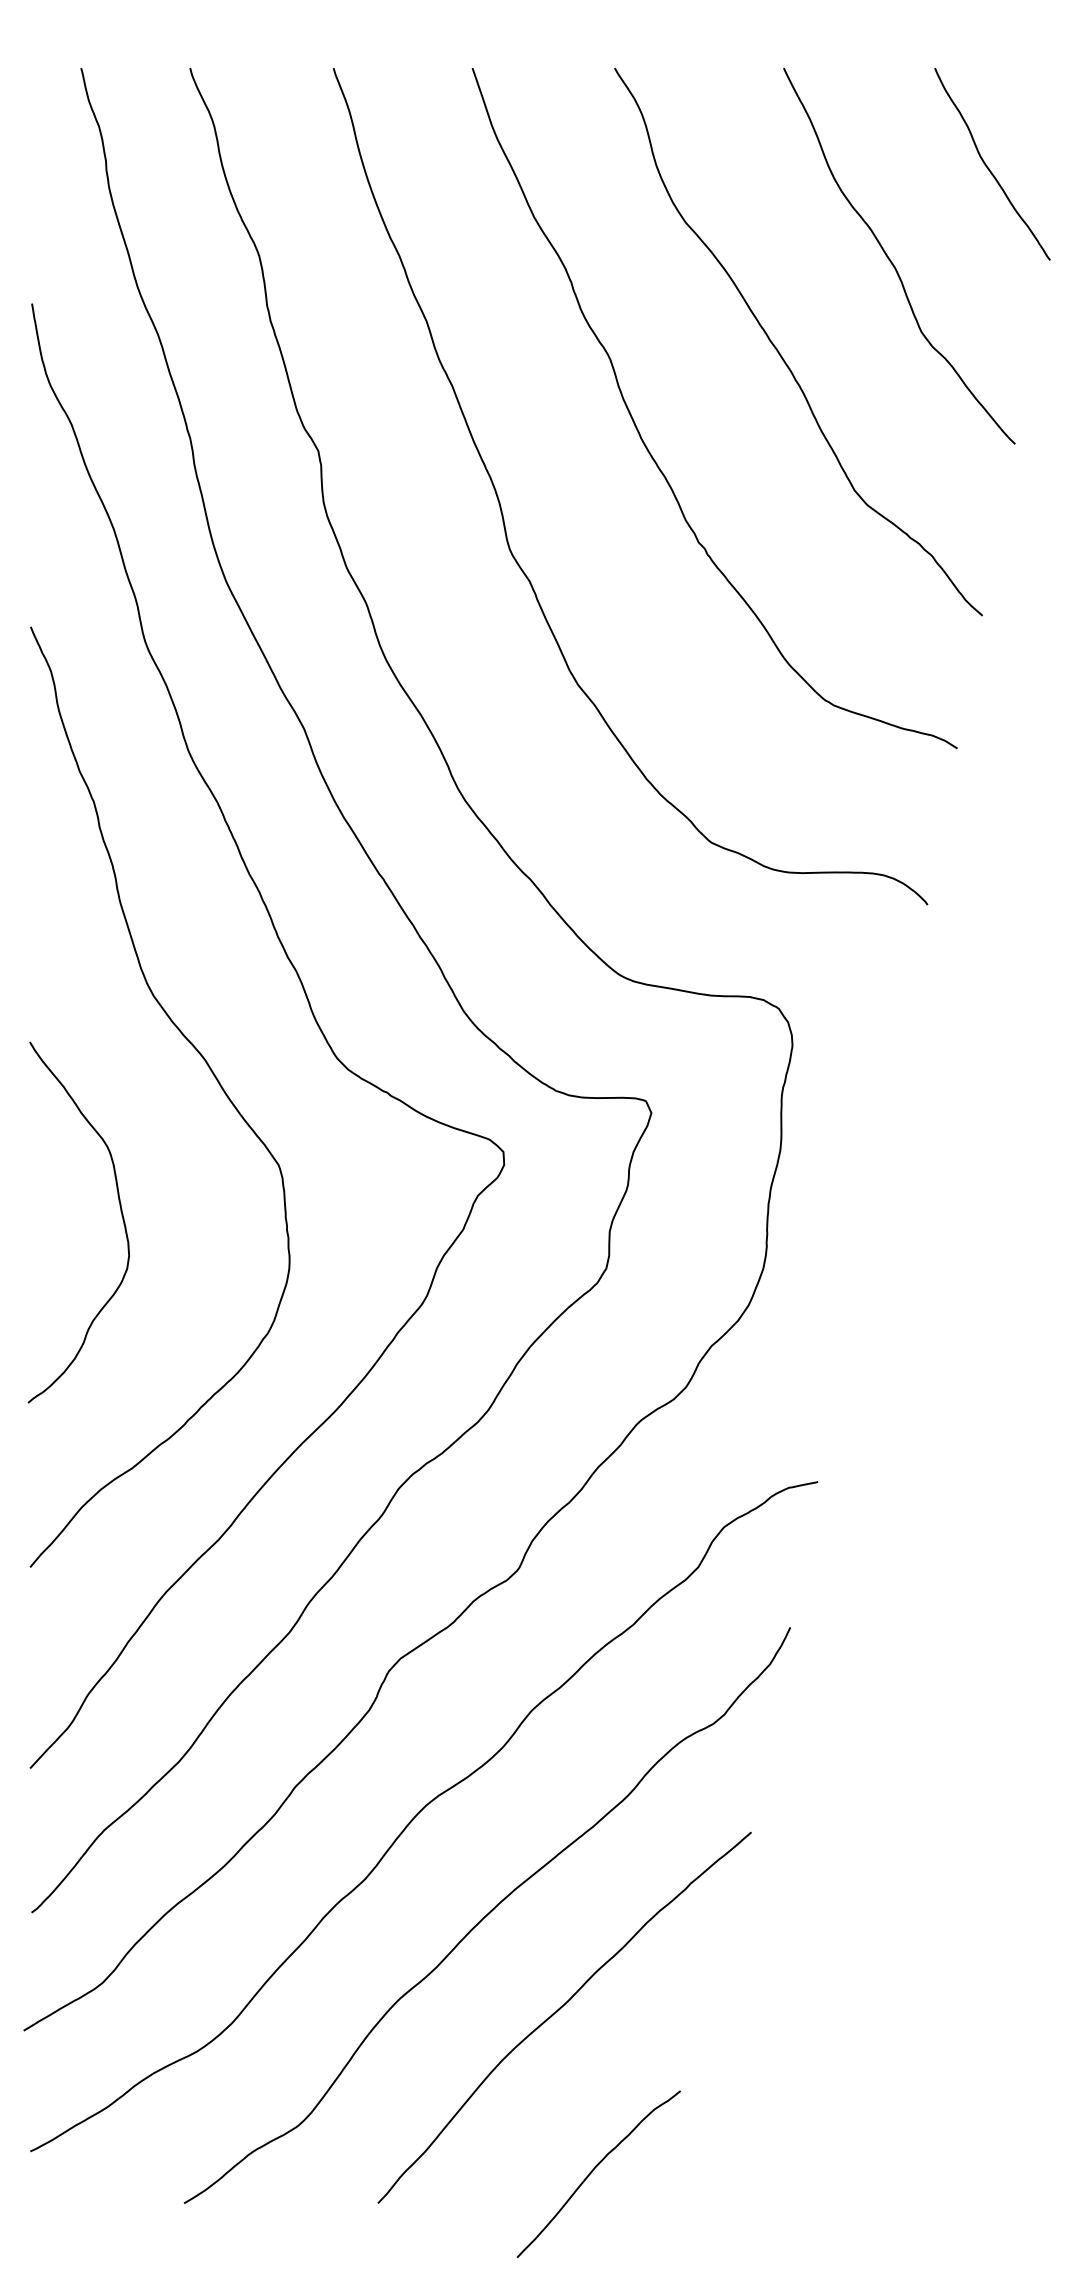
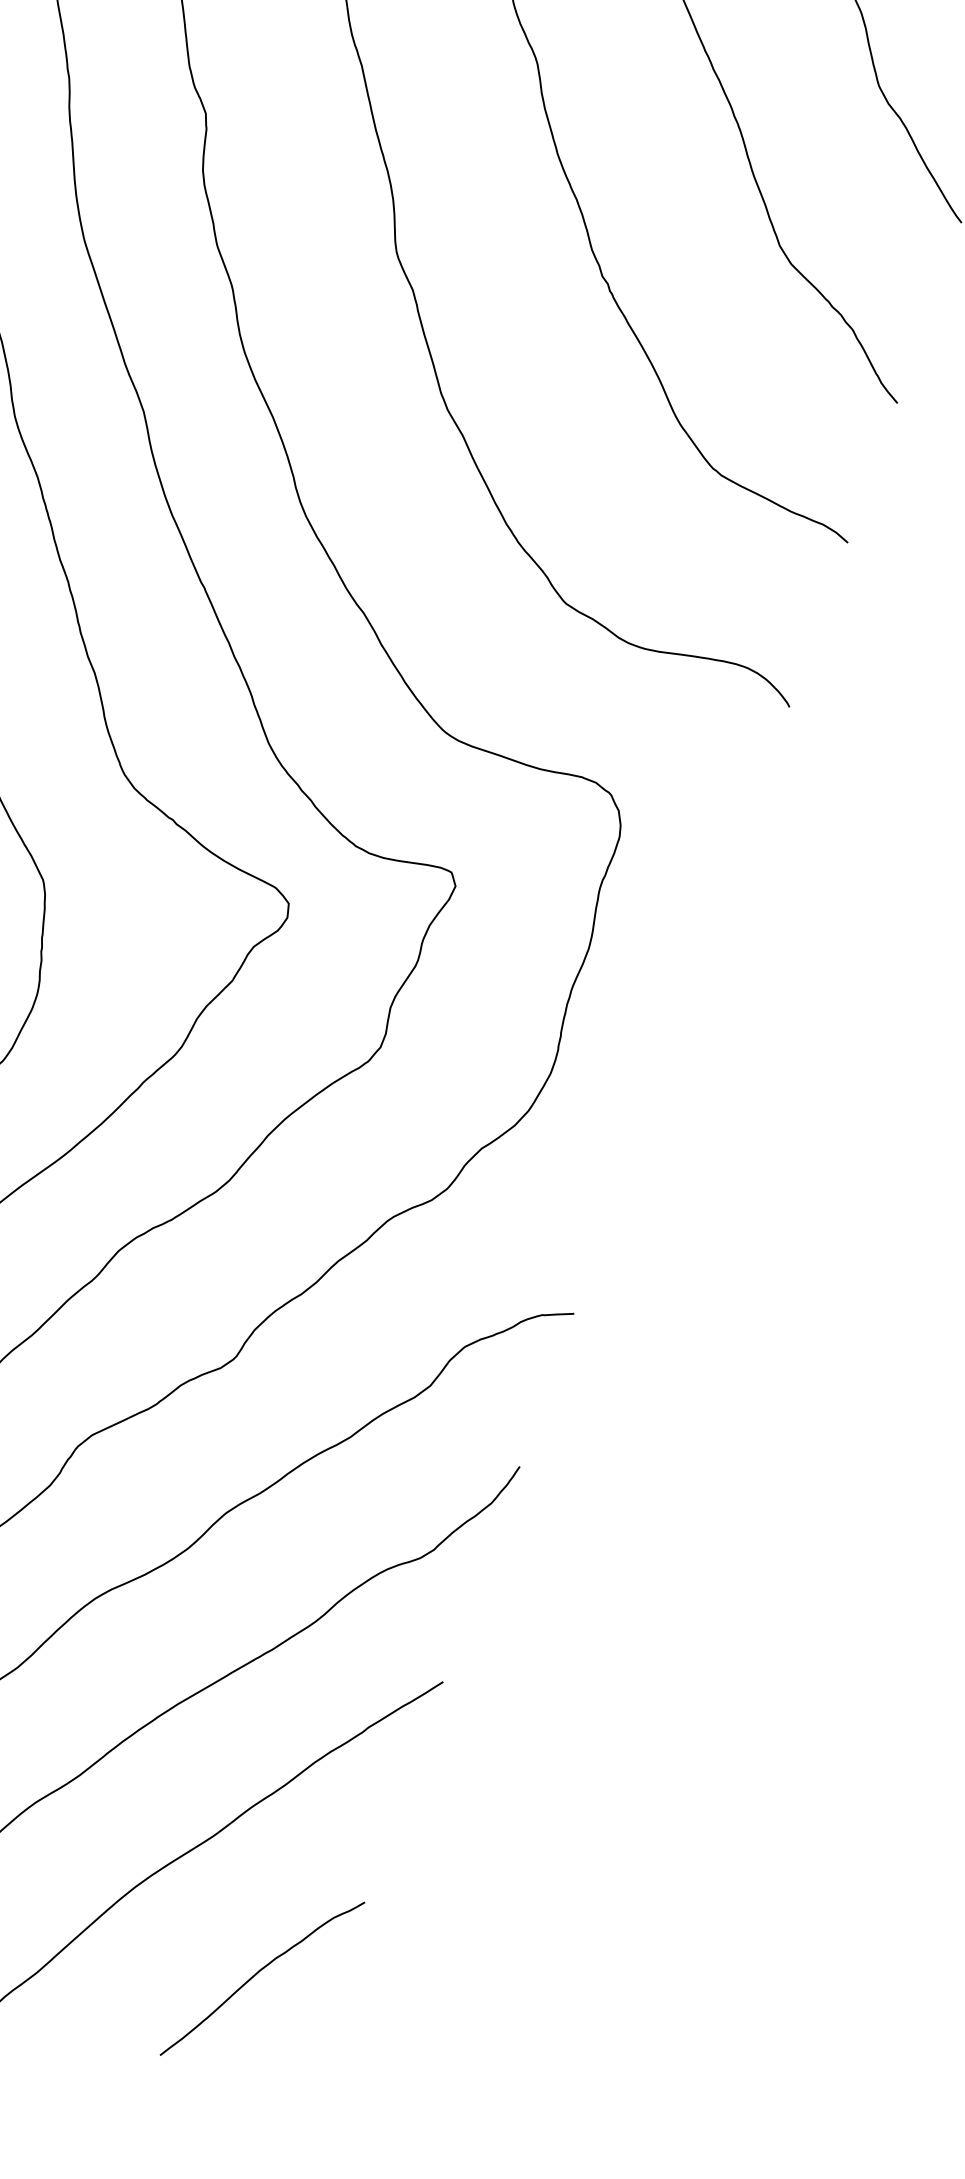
curve: (593, 2171) -> (257, 1974), moved

